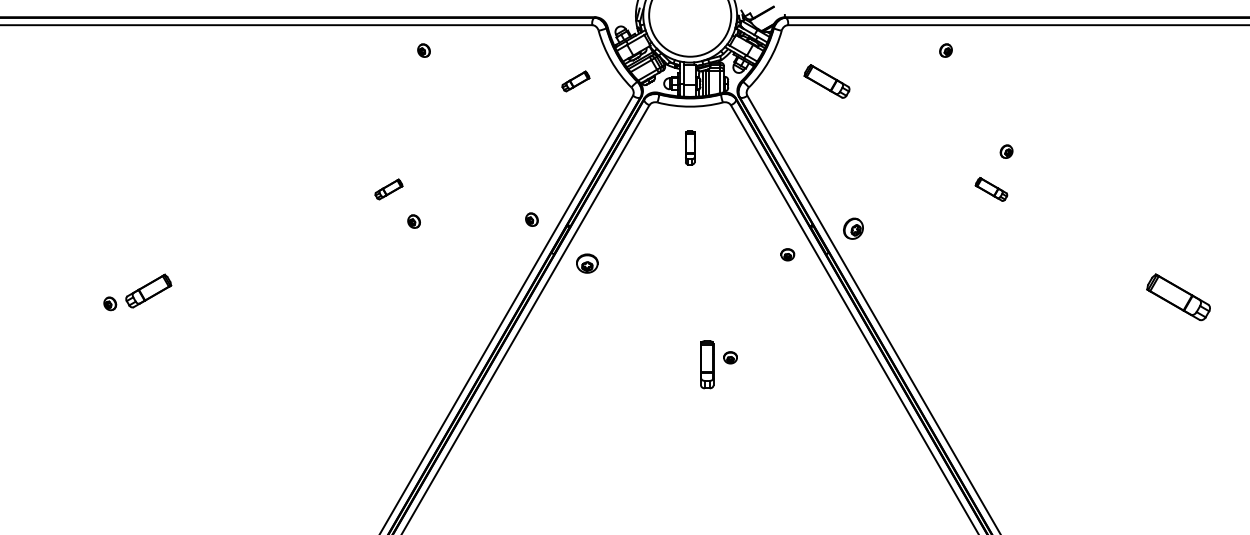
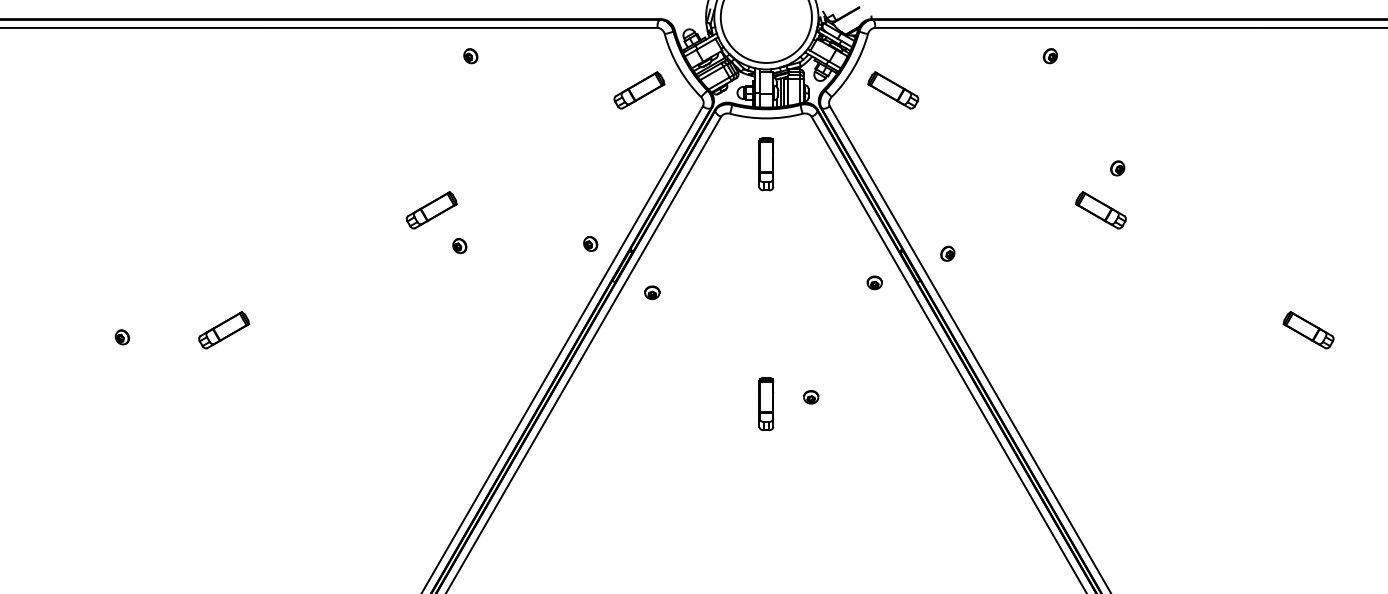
part: (575, 81) -> (639, 90), size x1.67
part: (827, 81) -> (893, 90), moved
part: (690, 148) -> (766, 164), size x1.43
part: (388, 189) -> (431, 210), size x1.67
part: (991, 189) -> (1100, 210), size x1.43
part: (853, 228) -> (947, 253), size x0.62
part: (587, 263) -> (652, 292), size x0.62
part: (149, 291) -> (224, 330), moved
part: (1178, 297) -> (1308, 330), size x0.71
part: (707, 365) -> (766, 404), moved

